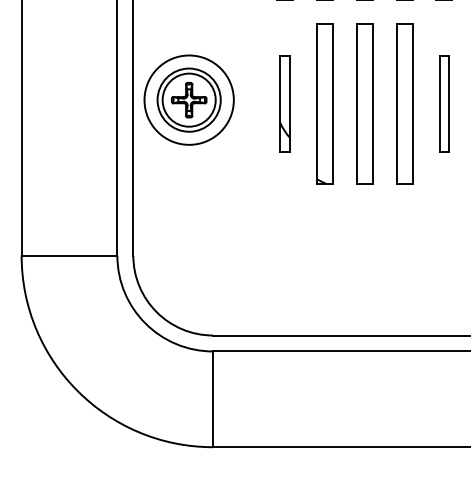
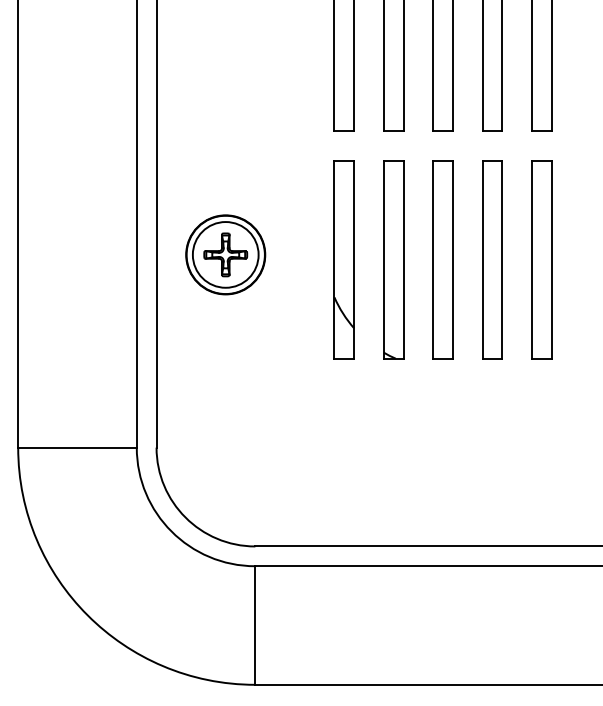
circle: (188, 99) -> (225, 254), size x0.71
part: (284, 103) -> (343, 259), size x1.67
part: (444, 103) -> (541, 259), size x1.67

